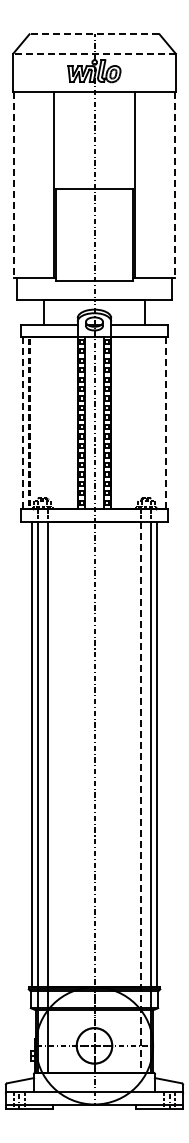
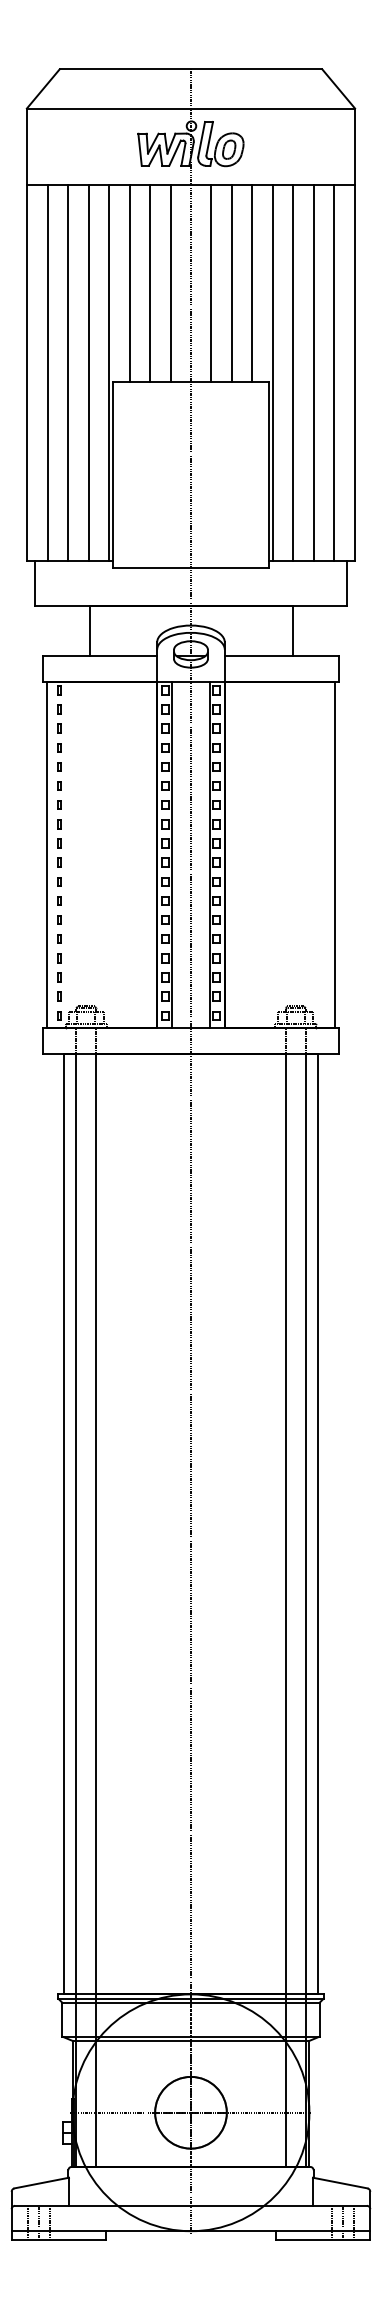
line: (94, 34) -> (191, 69), dashed -> solid
line: (94, 53) -> (191, 108), dashed -> solid
line: (64, 139) -> (130, 281), added
line: (74, 139) -> (150, 281), added
line: (84, 139) -> (170, 281), added
line: (104, 139) -> (211, 281), added
line: (114, 139) -> (231, 281), added
line: (124, 139) -> (251, 281), added
line: (23, 184) -> (47, 372), added
line: (33, 184) -> (67, 372), added
line: (43, 184) -> (87, 372), added
line: (145, 184) -> (294, 372), added
line: (155, 184) -> (314, 372), added
line: (165, 184) -> (334, 372), added
line: (13, 185) -> (27, 374), dashed -> solid
line: (175, 185) -> (354, 374), dashed -> solid
line: (23, 423) -> (47, 855), dashed -> solid
line: (165, 423) -> (334, 855), dashed -> solid
line: (141, 797) -> (285, 1611), dashed -> solid

